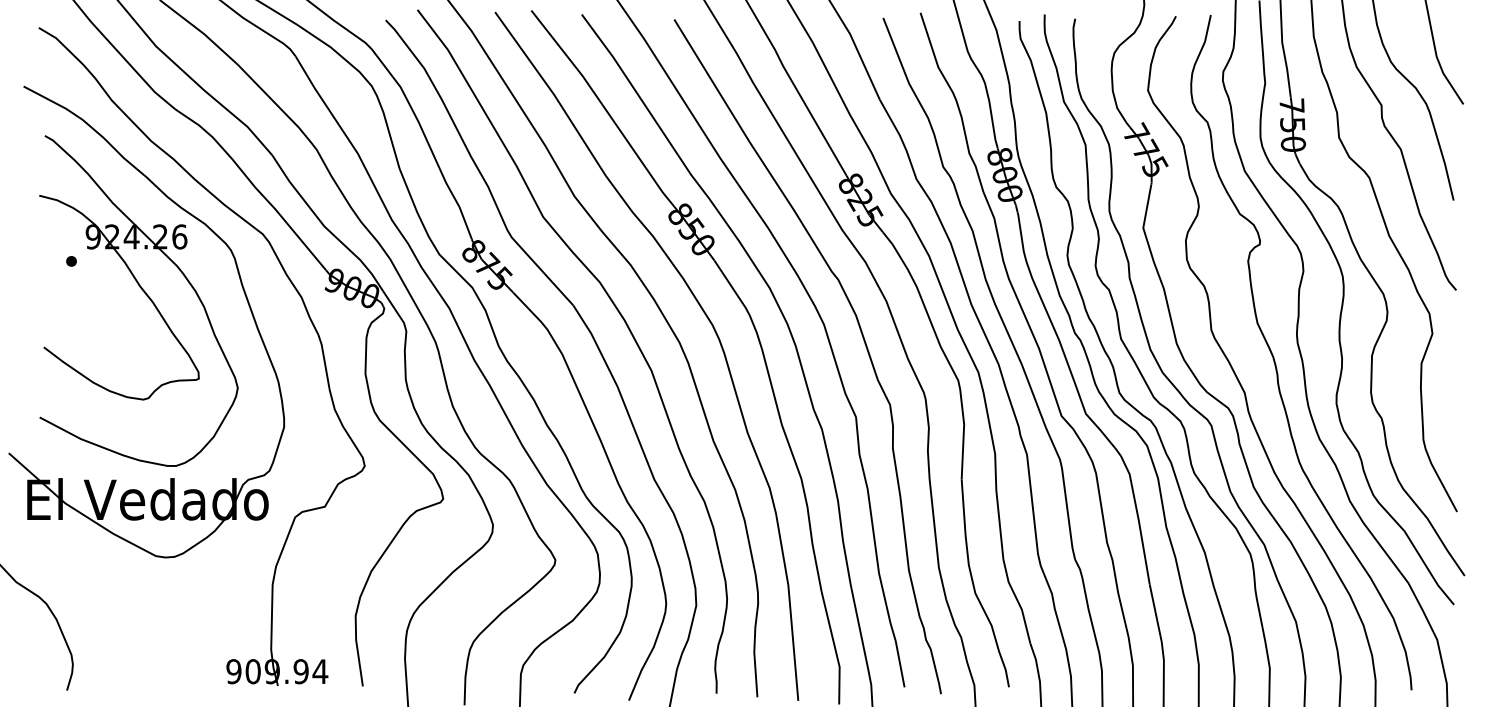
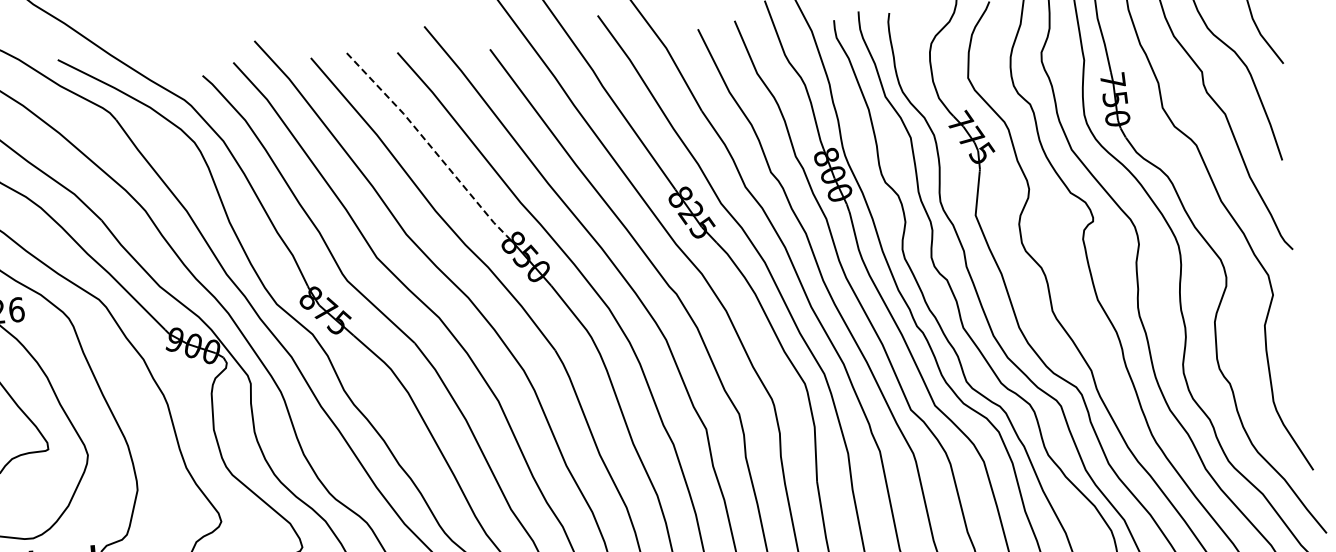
line: (604, 108) -> (428, 144), solid -> dashed

